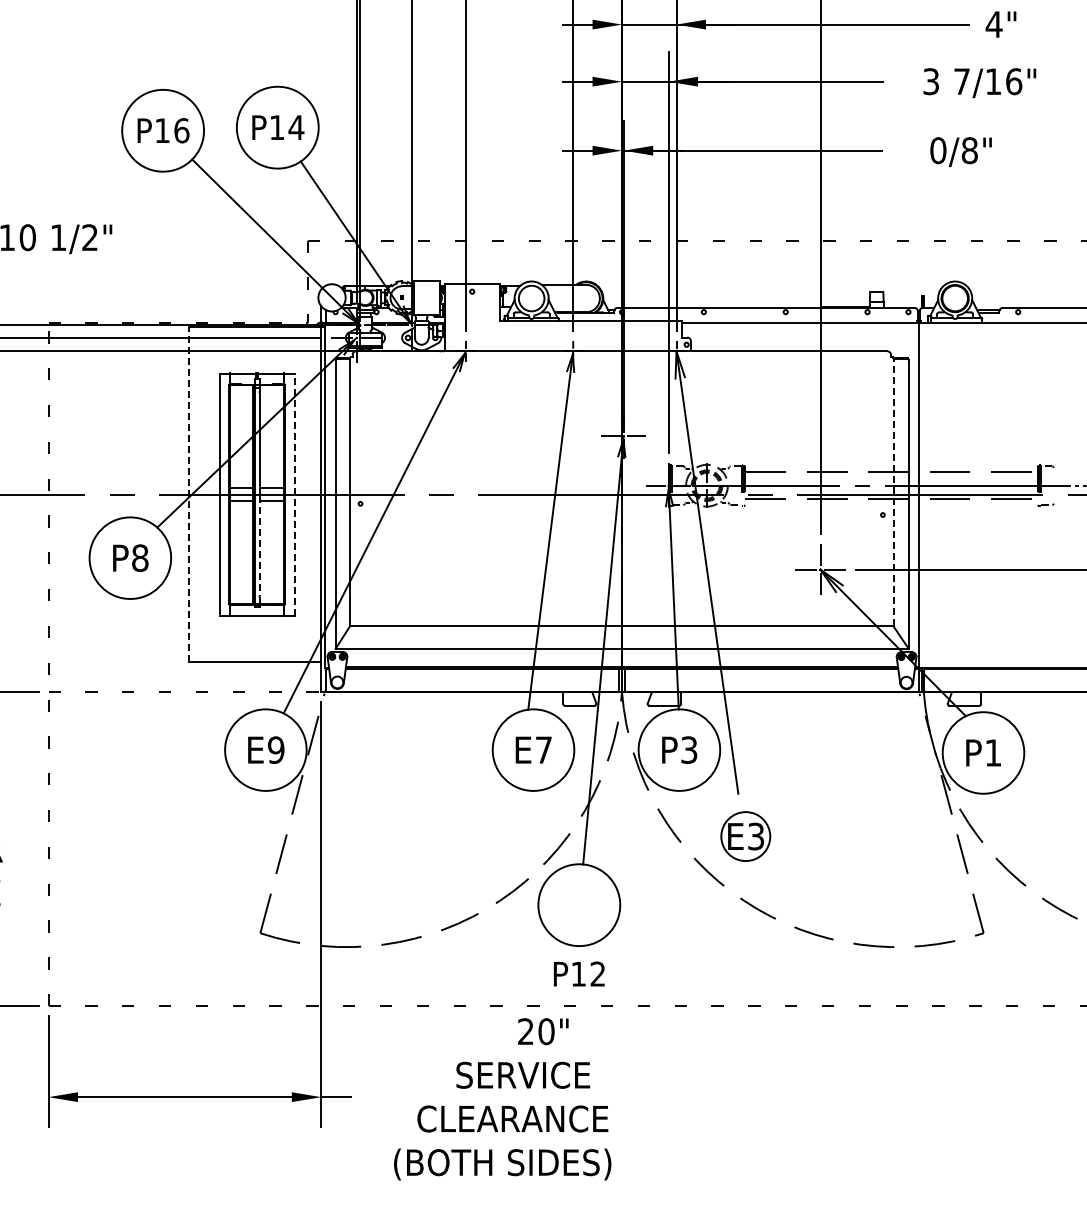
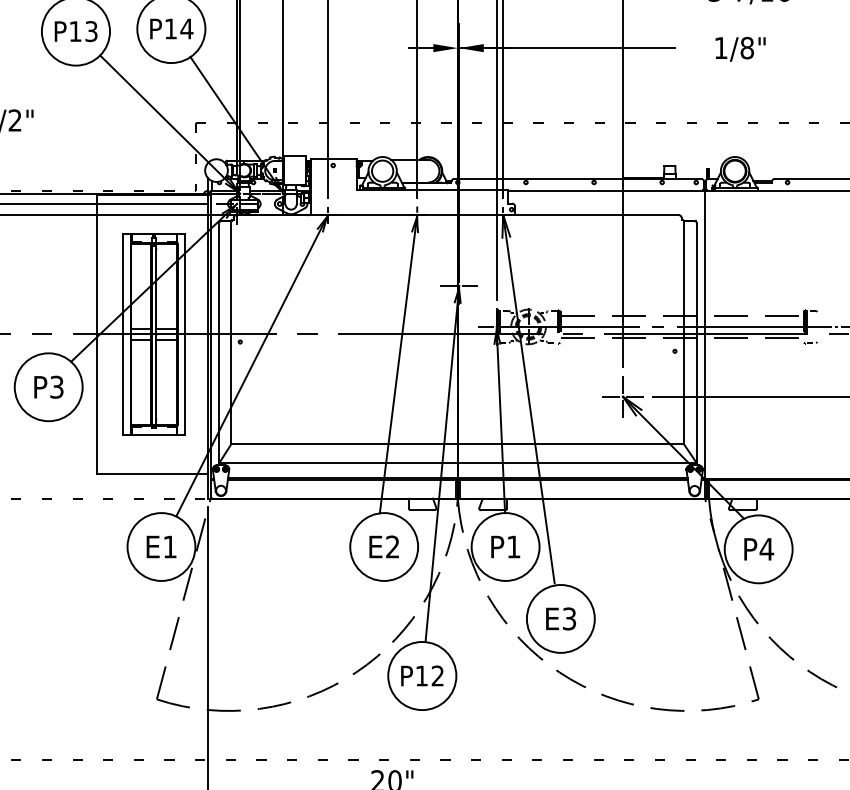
text: (181, 130) -> (91, 31), P16 -> P13
text: (938, 150) -> (721, 47), 0/8" -> 1/8"
line: (893, 491) -> (683, 331), dashed -> solid
line: (188, 494) -> (97, 334), dashed -> solid
line: (294, 494) -> (185, 334), dashed -> solid
line: (259, 546) -> (156, 377), dashed -> solid
text: (140, 558) -> (57, 387), P8 -> P3
text: (276, 749) -> (170, 546), E9 -> E1
text: (543, 749) -> (392, 546), E7 -> E2
text: (689, 749) -> (514, 546), P3 -> P1
text: (993, 752) -> (767, 548), P1 -> P4
circle: (745, 836) -> (560, 618), size x1.67
text: (579, 973) -> (422, 675), moved

